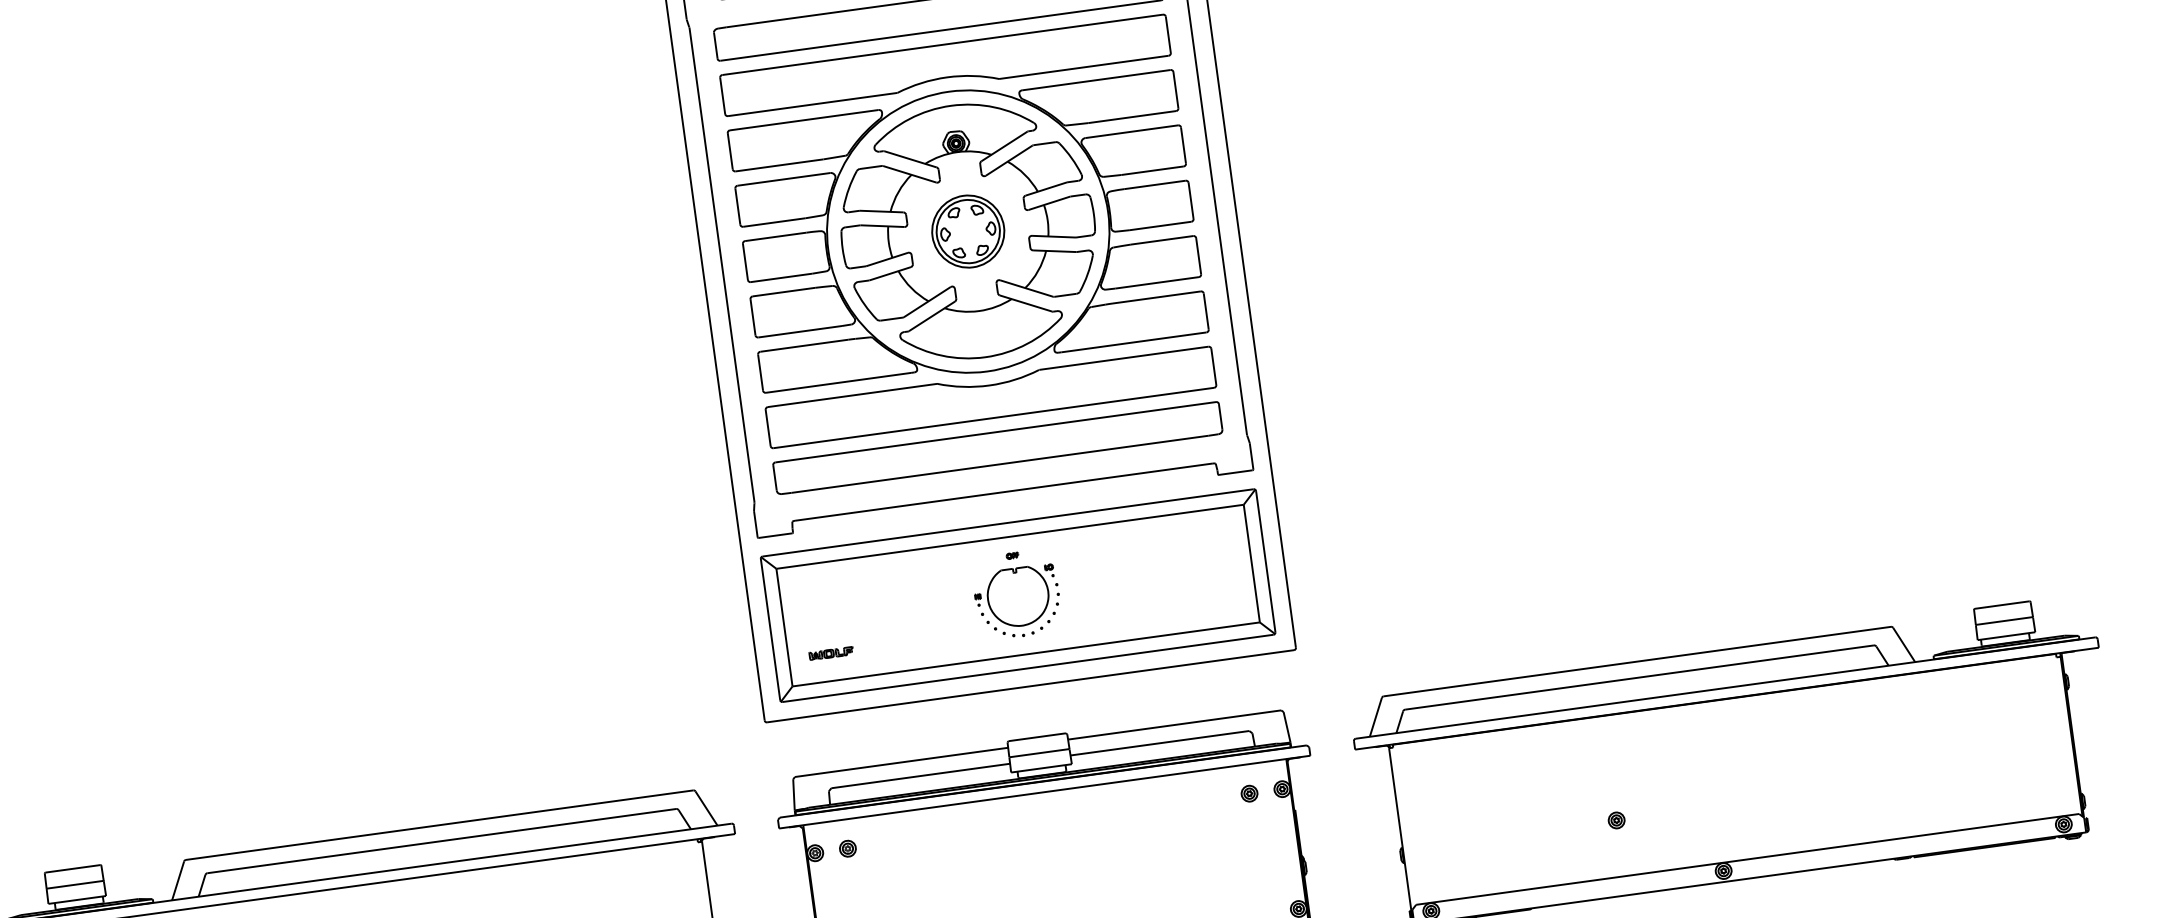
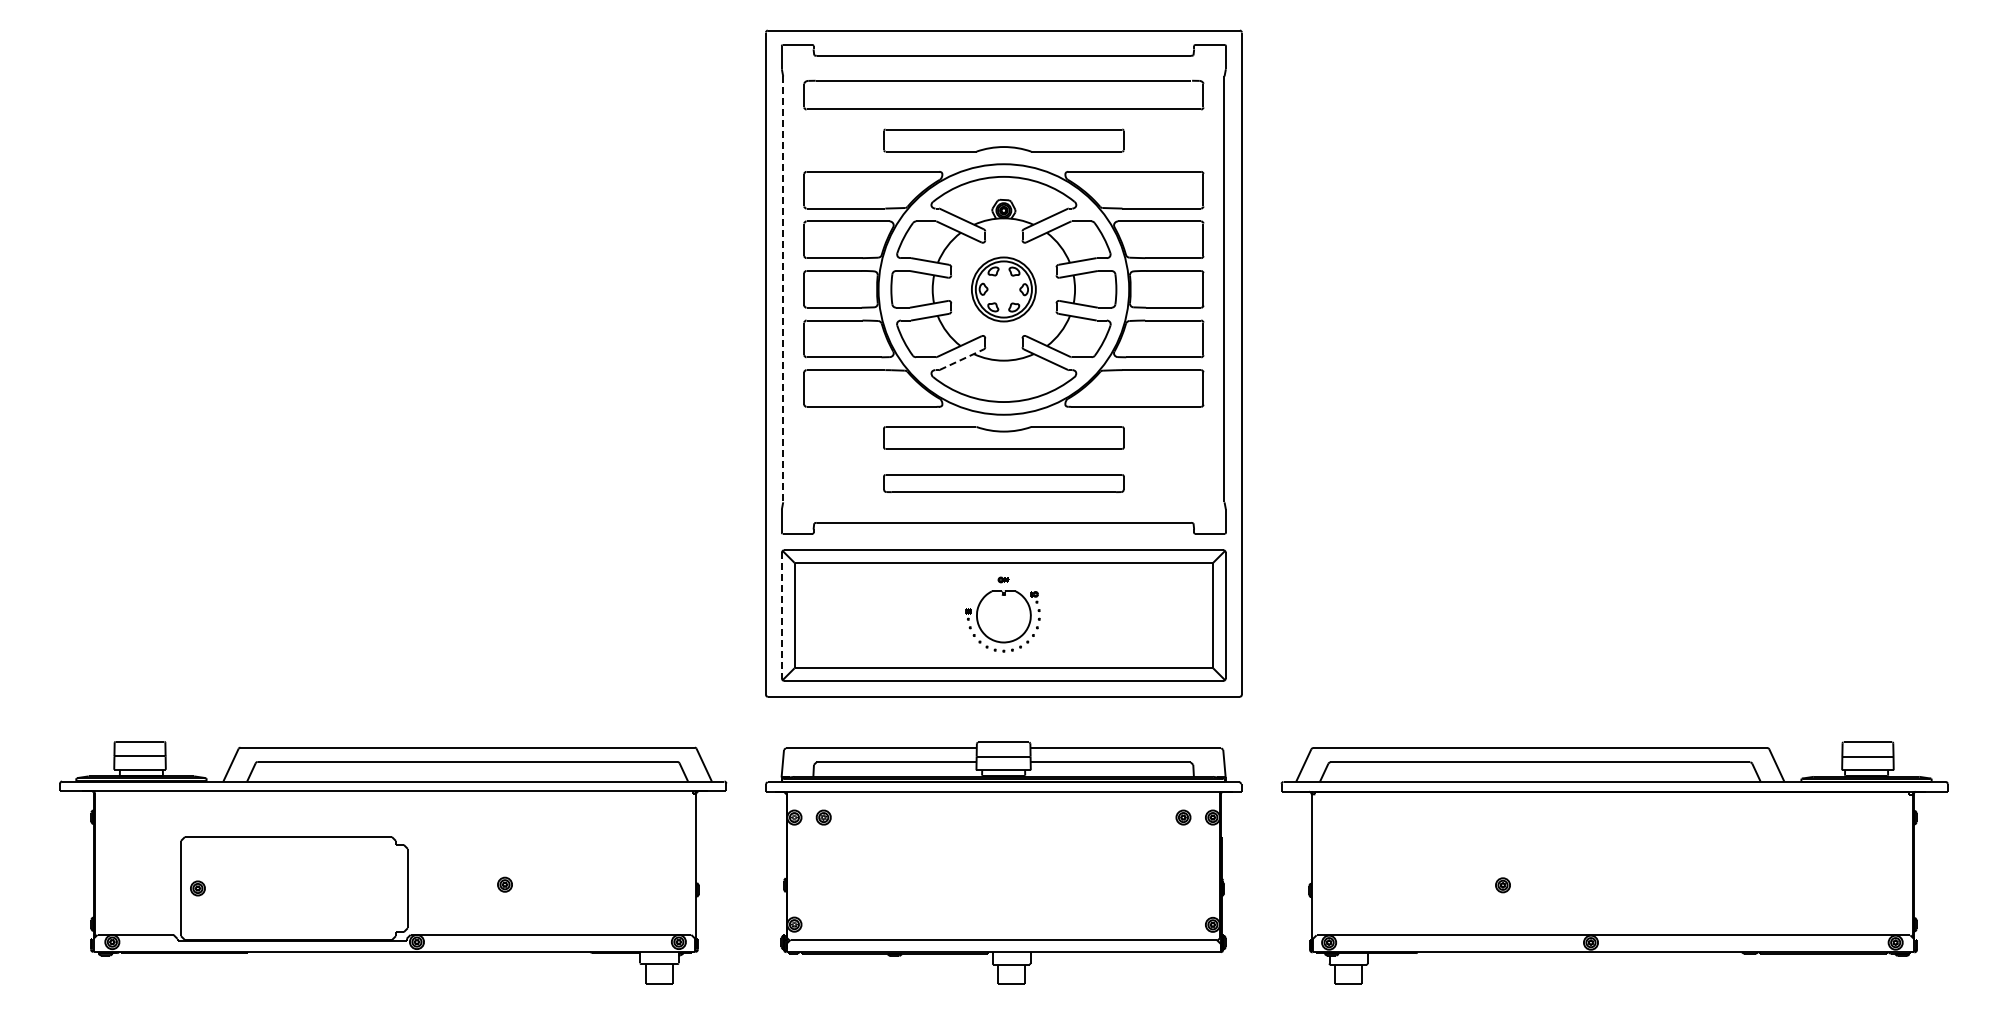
part: (945, 65) -> (1003, 140), size x0.6
line: (722, 265) -> (783, 289), solid -> dashed
line: (932, 316) -> (962, 359), solid -> dashed
part: (990, 396) -> (1003, 437), size x0.6
part: (997, 448) -> (1003, 483), size x0.6
line: (771, 630) -> (782, 616), solid -> dashed
part: (831, 653) -> (832, 643), removed

